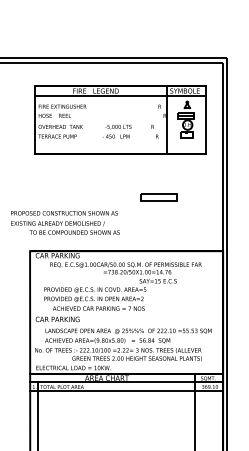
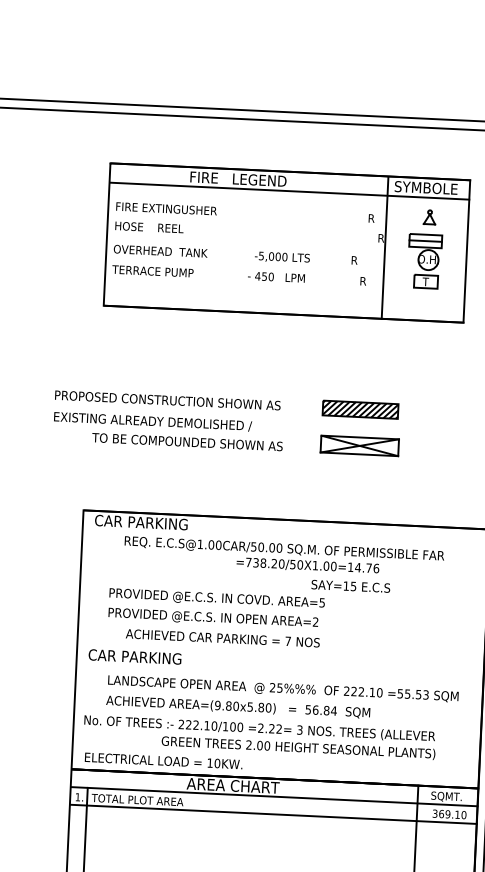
hatch: (158, 196) -> (359, 407), added
part: (159, 214) -> (360, 445), added
text: (65, 222) -> (169, 419), moved

